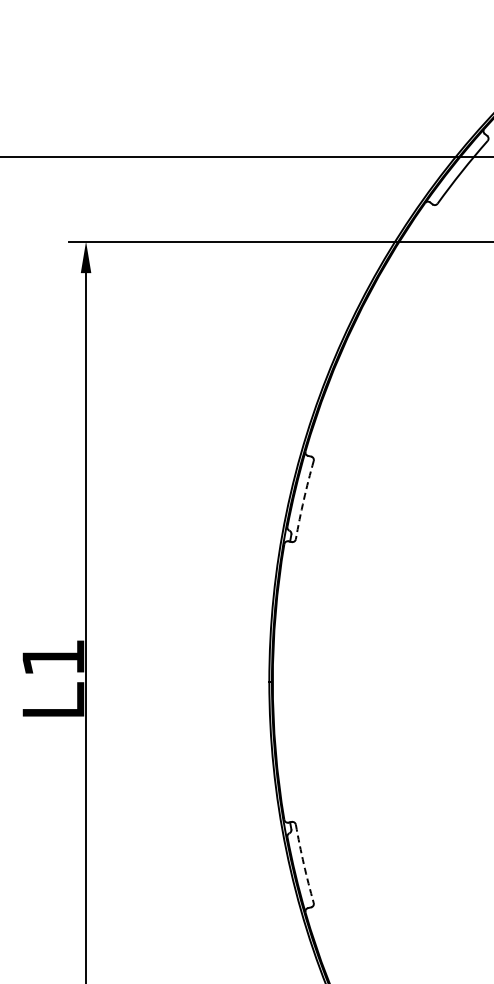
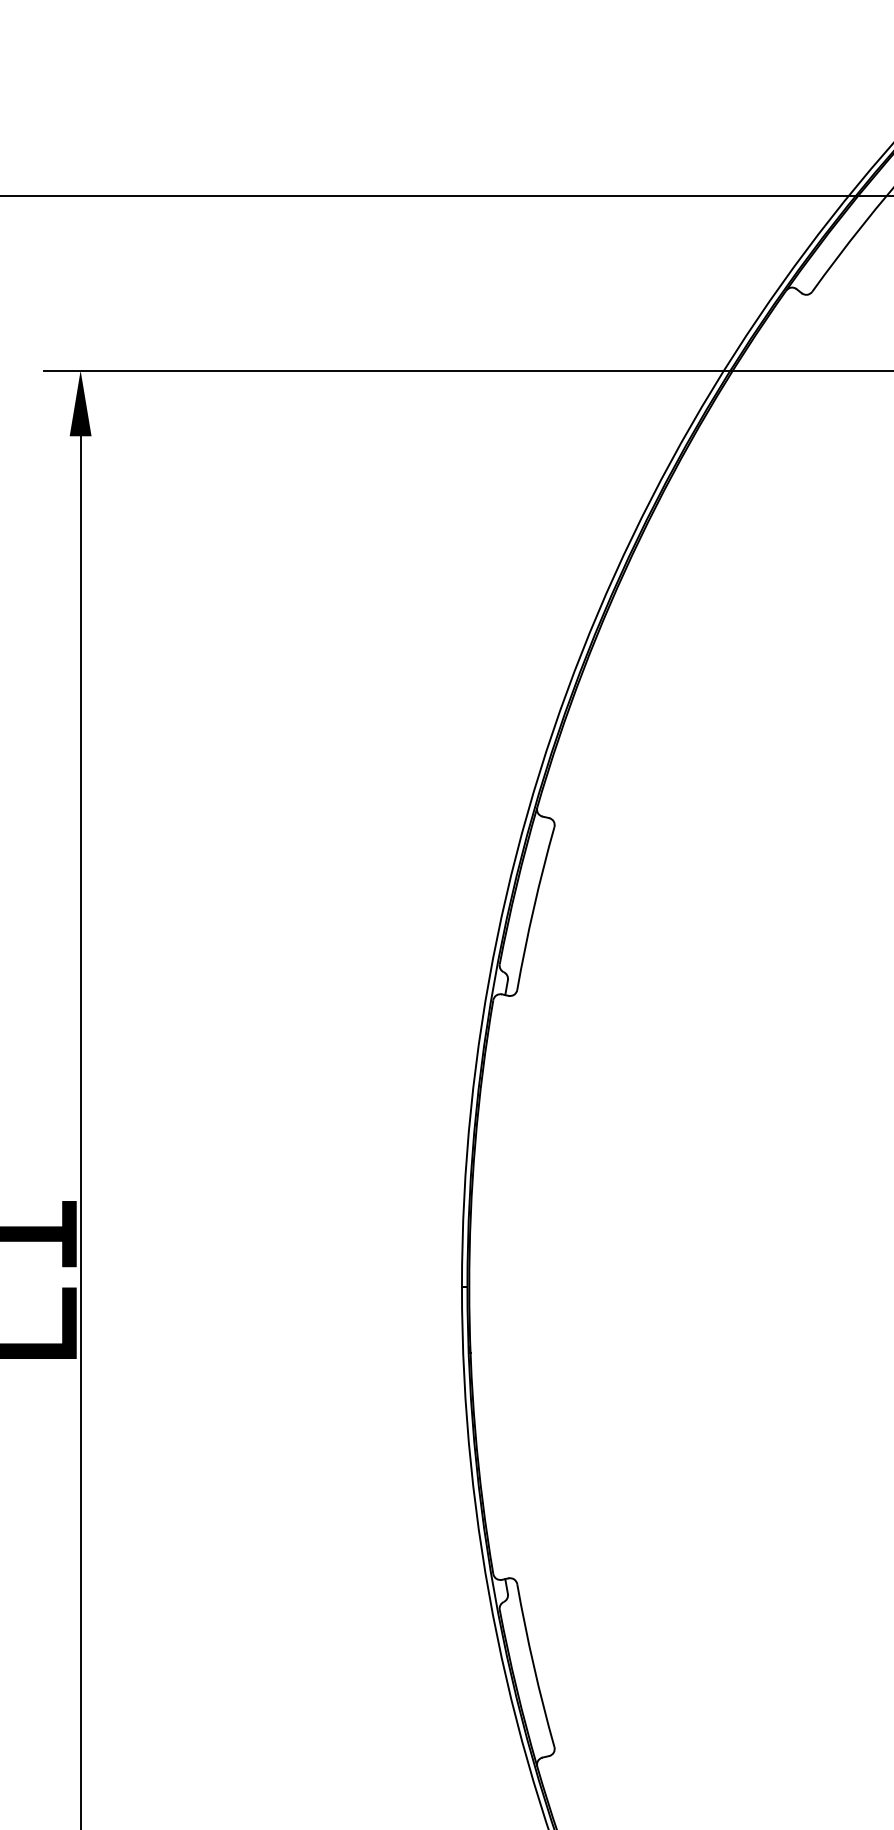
arc: (303, 499) -> (533, 907), dashed -> solid
arc: (303, 864) -> (533, 1666), dashed -> solid

